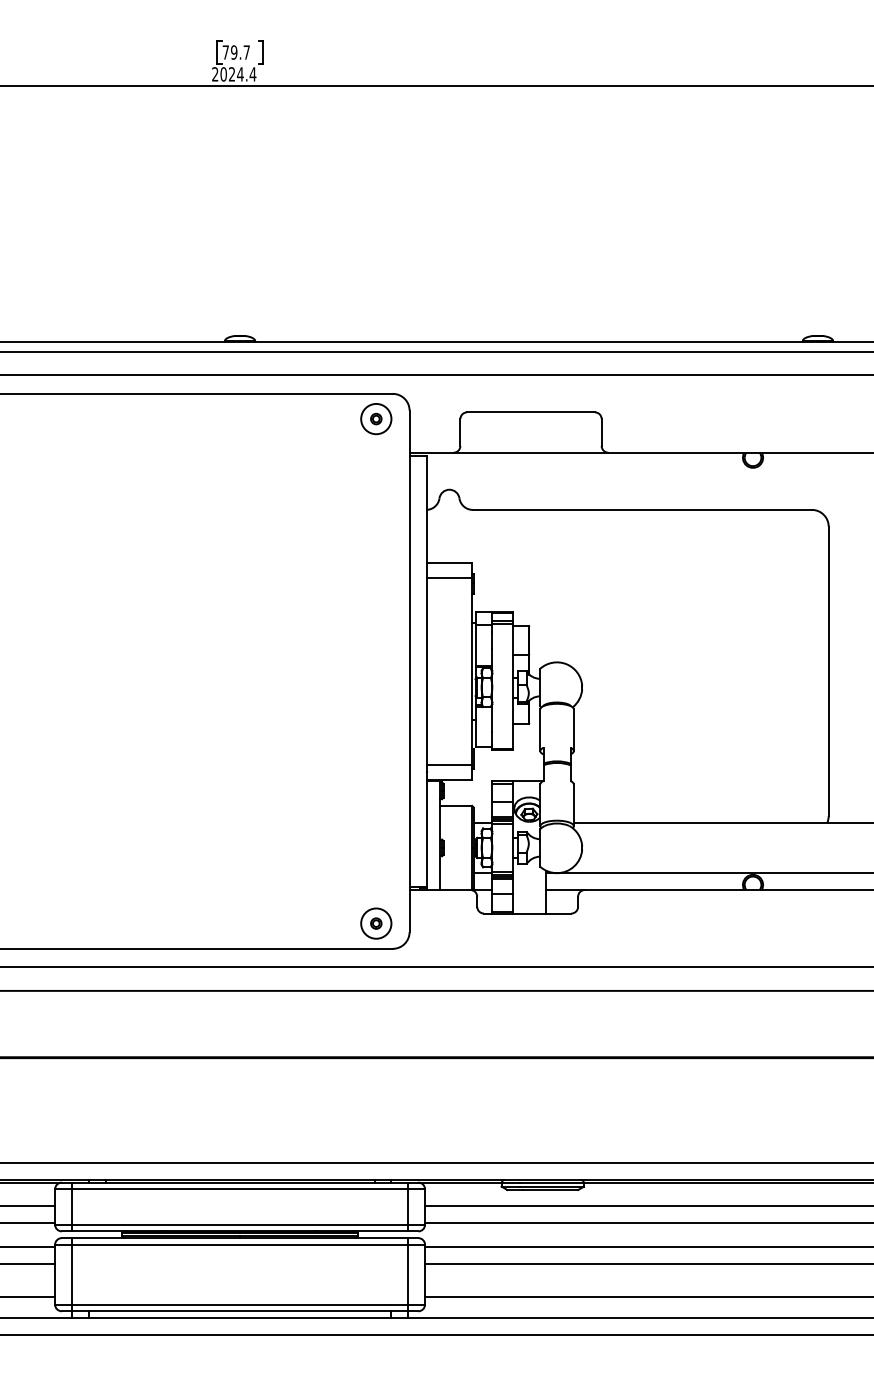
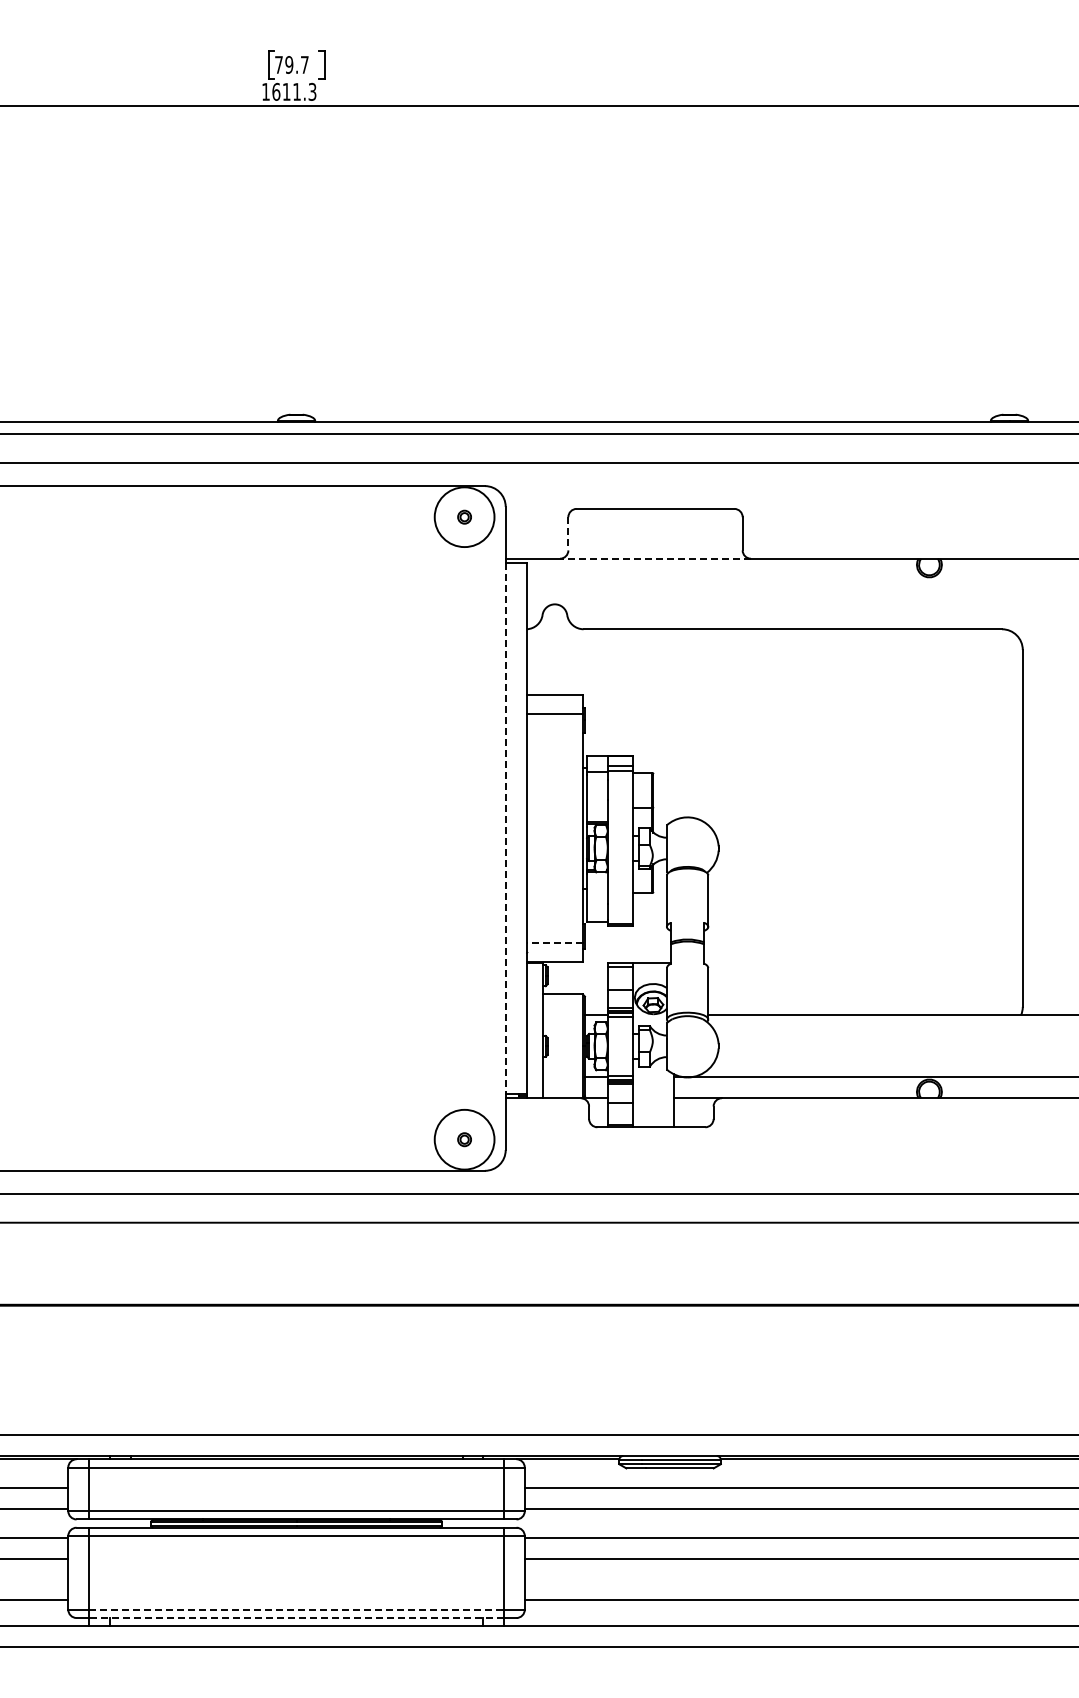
text: (234, 74) -> (289, 91), 2024.4 -> 1611.3
circle: (376, 418) -> (464, 516), size x1.6
line: (460, 432) -> (568, 533), solid -> dashed
line: (531, 452) -> (655, 558), solid -> dashed
line: (409, 671) -> (505, 828), solid -> dashed
line: (449, 764) -> (554, 943), solid -> dashed
circle: (376, 923) -> (464, 1139), size x1.6
line: (240, 1304) -> (297, 1609), solid -> dashed
line: (240, 1311) -> (296, 1618), solid -> dashed

